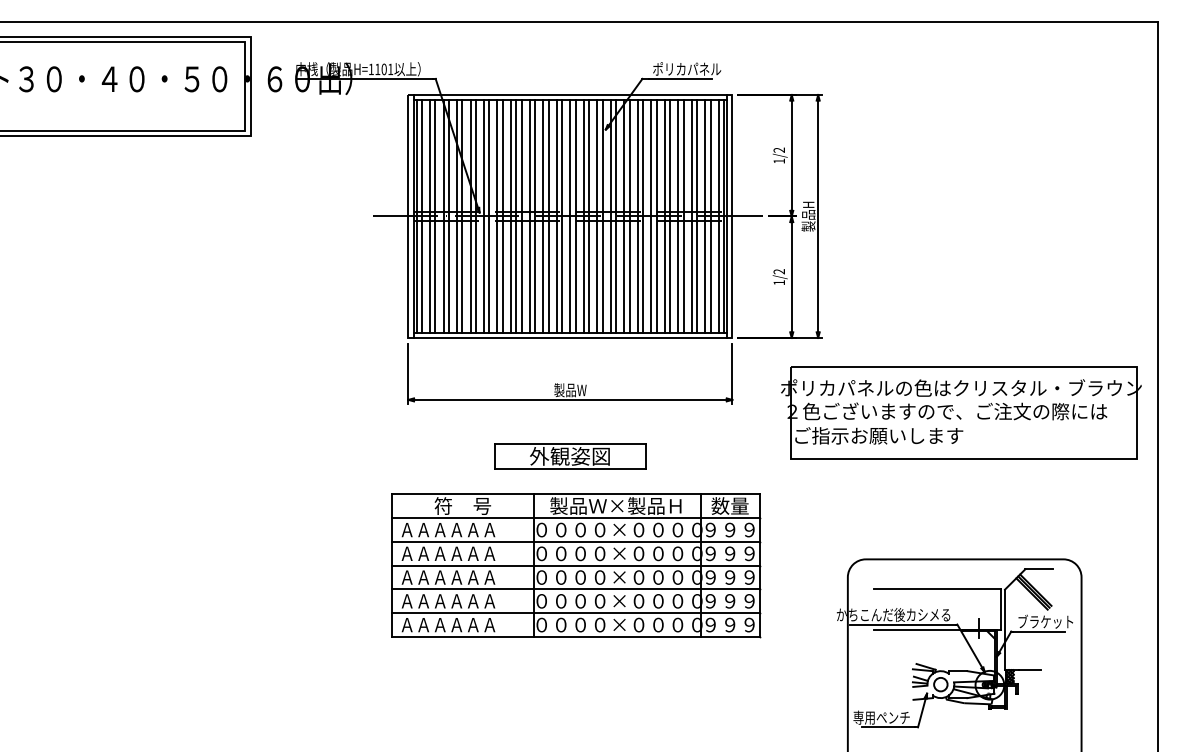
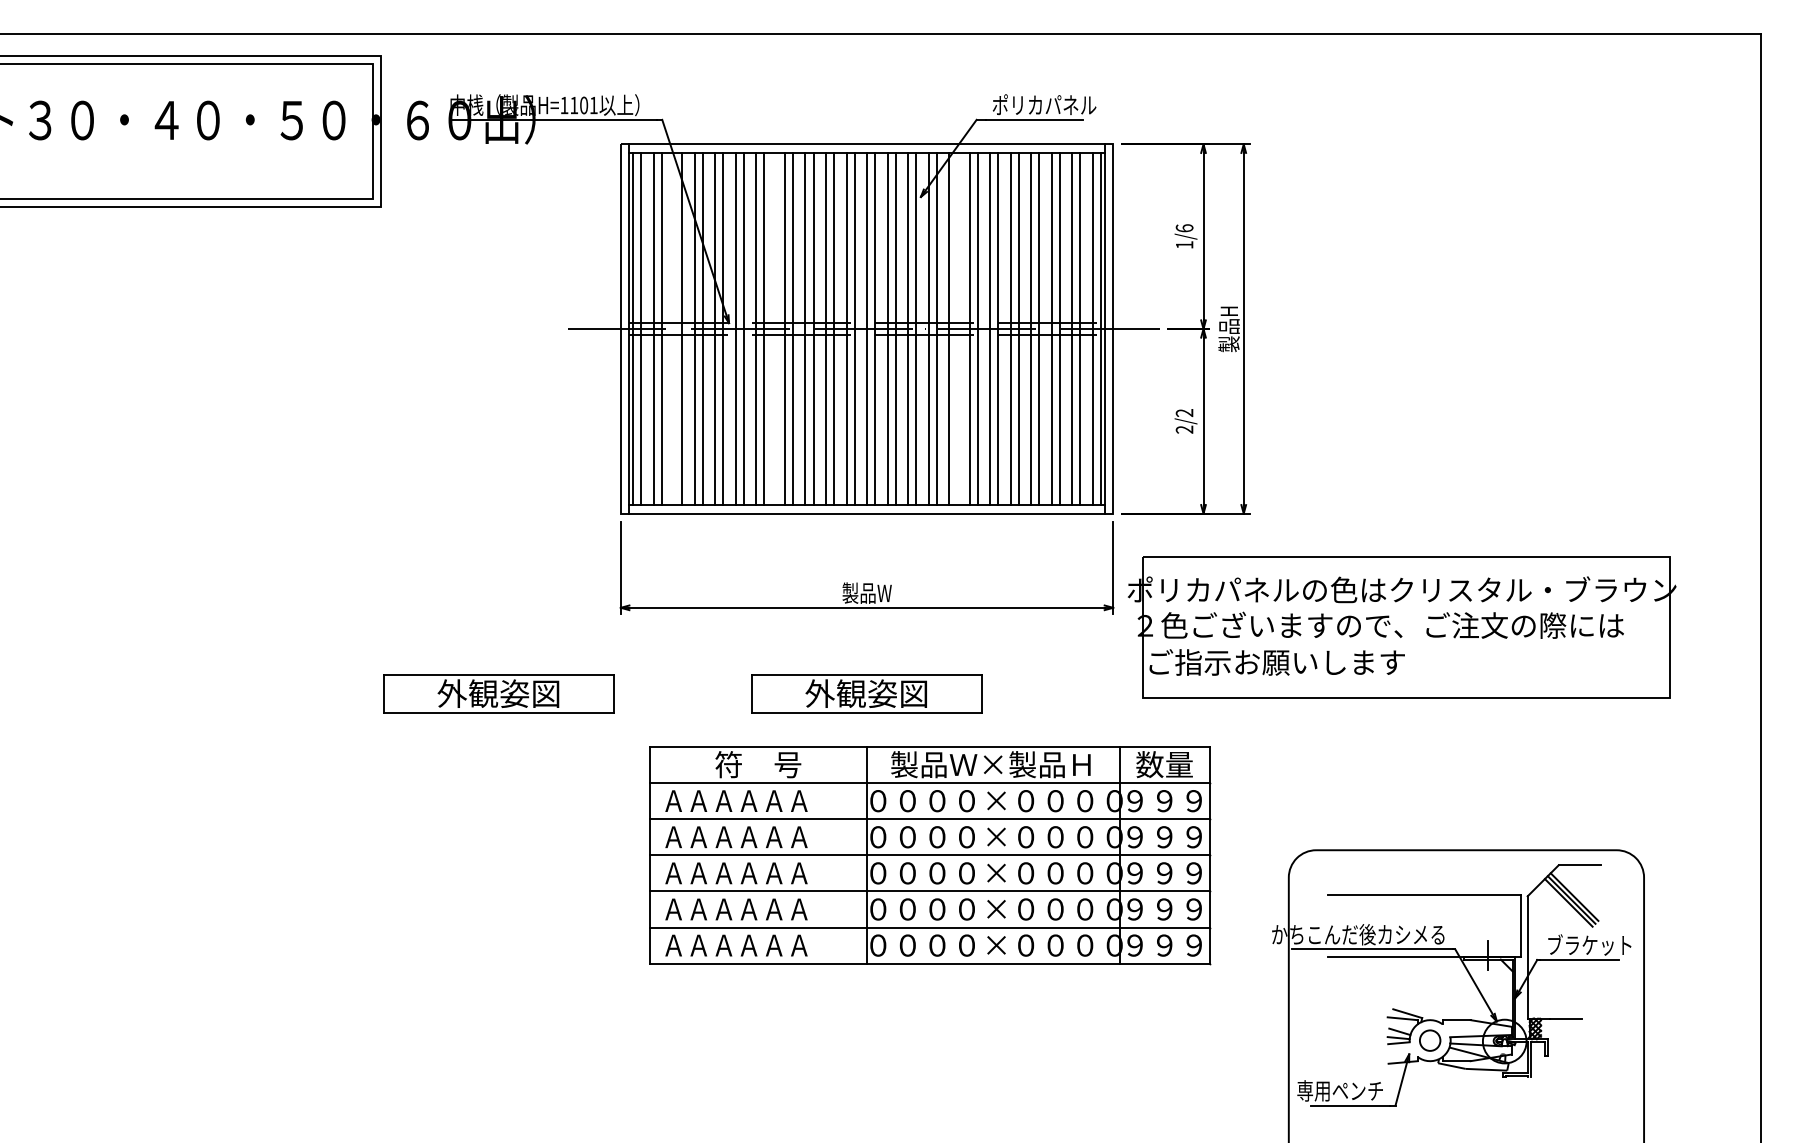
text: (779, 149) -> (1184, 227), 1/2 -> 1/6
line: (443, 216) -> (674, 329), removed
line: (510, 216) -> (776, 329), removed
line: (629, 216) -> (956, 329), removed
text: (778, 282) -> (1183, 429), 1/2 -> 2/2
part: (961, 412) -> (1402, 626), moved
part: (328, 456) -> (499, 693), added
part: (576, 565) -> (931, 854), moved

